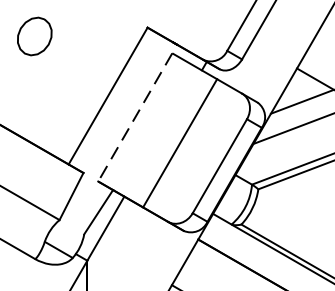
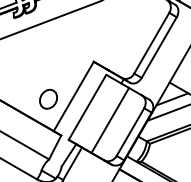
part: (34, 34) -> (48, 98), moved
line: (135, 117) -> (87, 107), dashed -> solid

